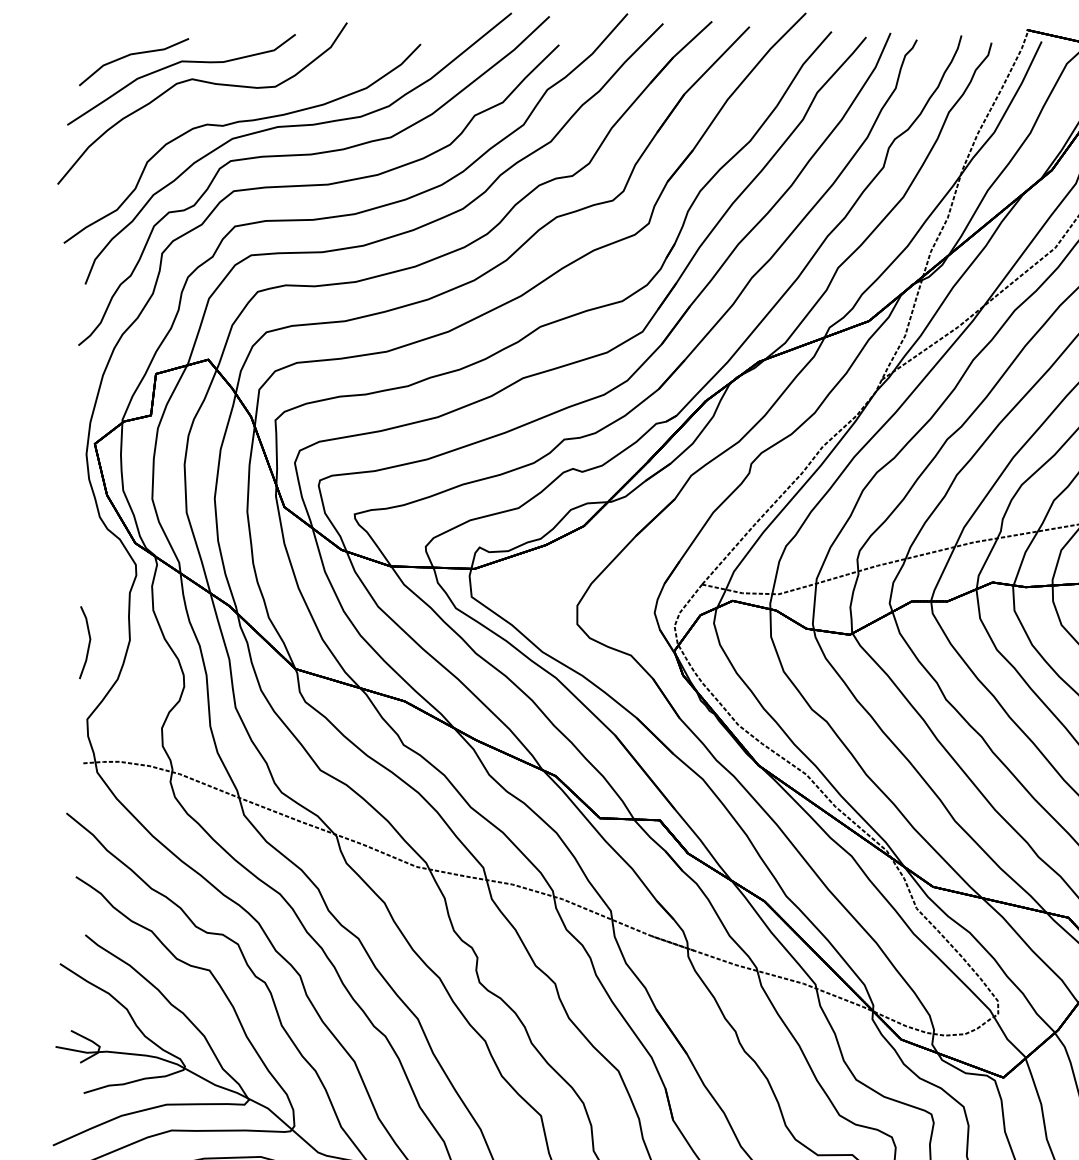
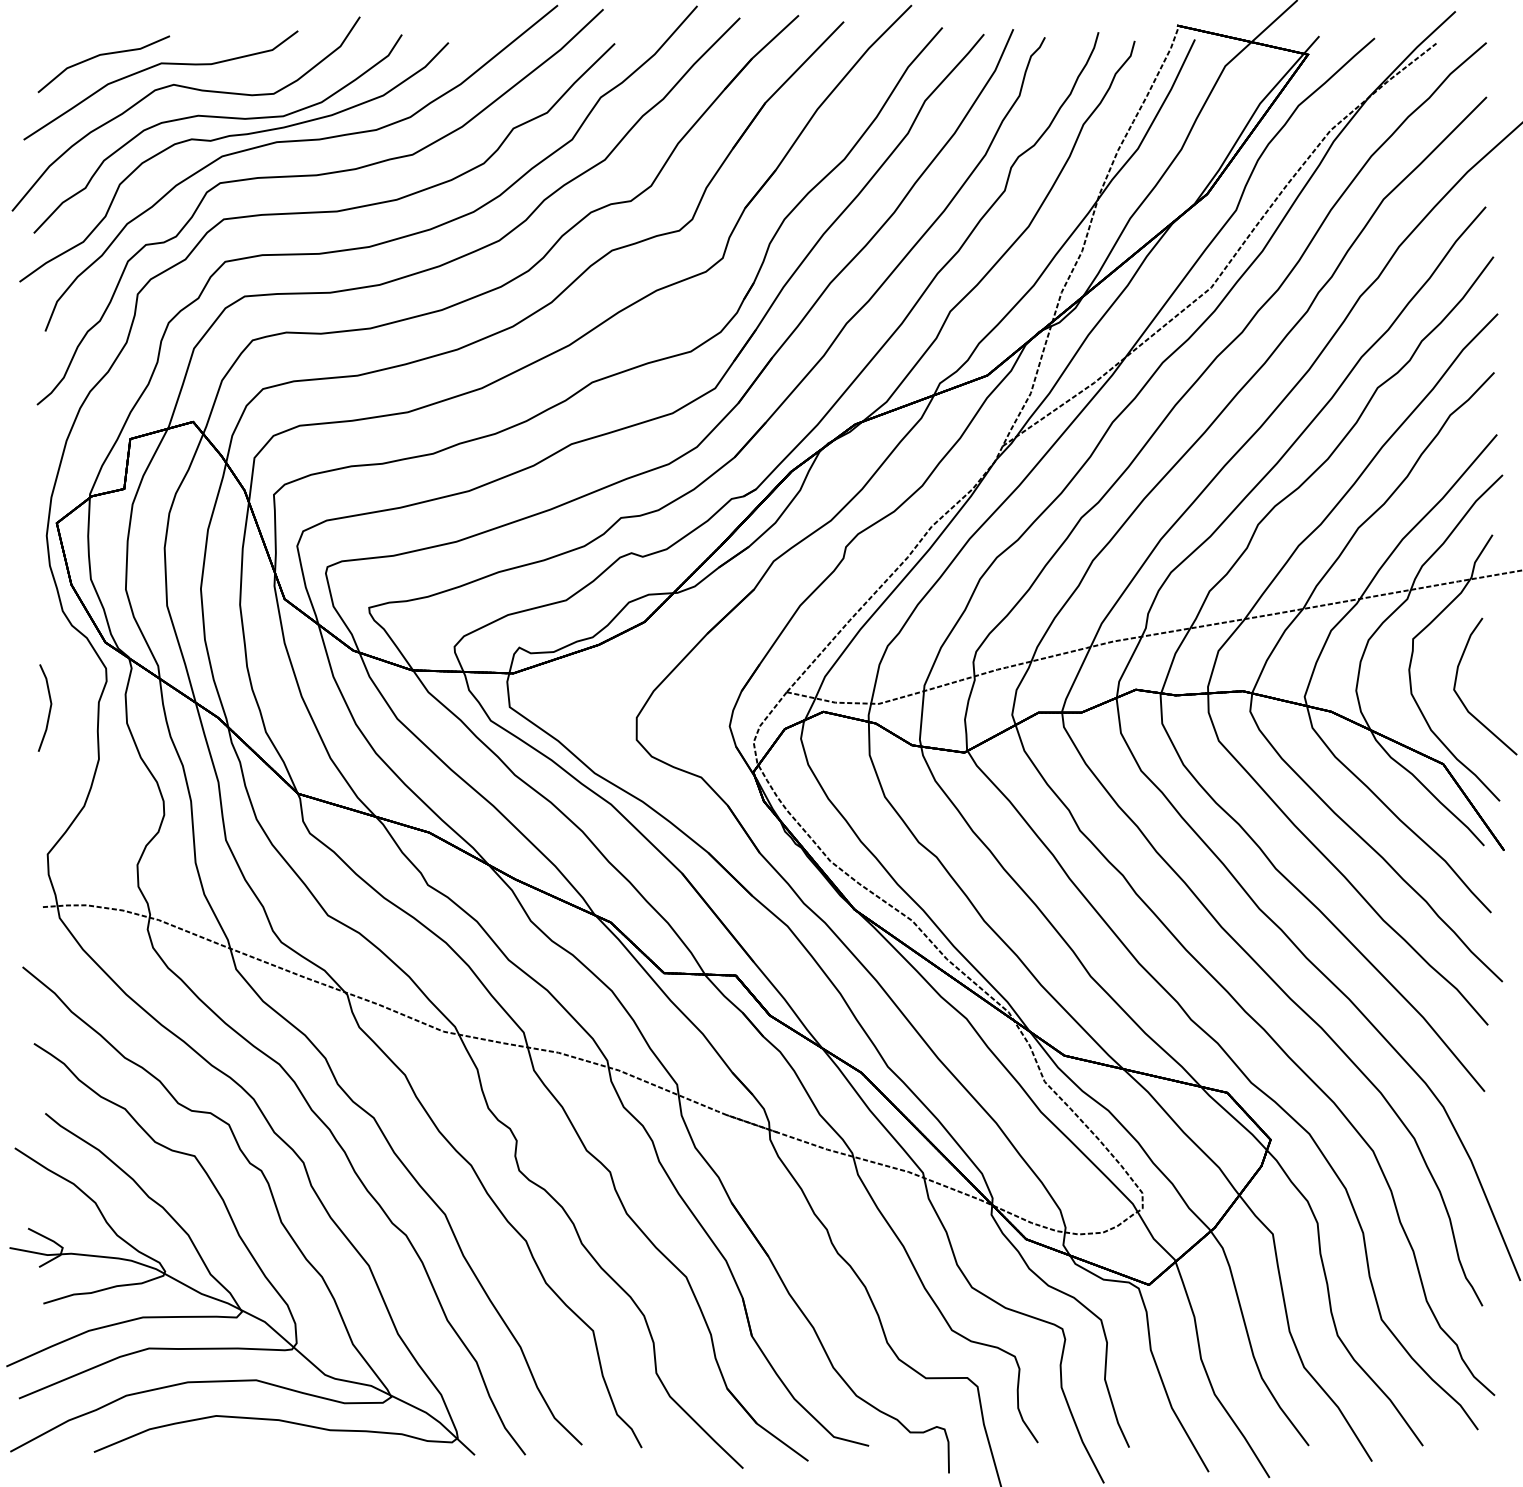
curve: (230, 107) -> (219, 118), added
line: (88, 642) -> (49, 707), moved

